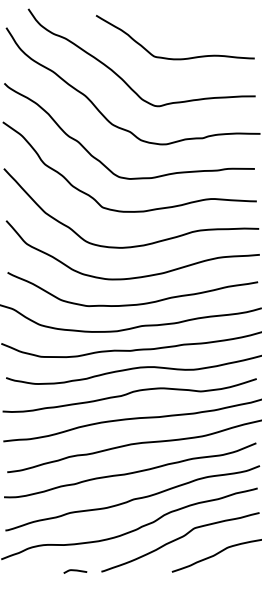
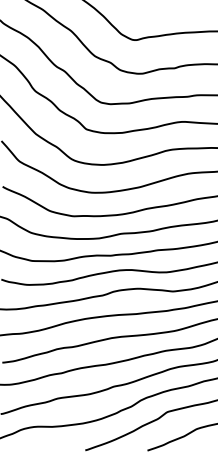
curve: (75, 571) -> (62, 450), removed

